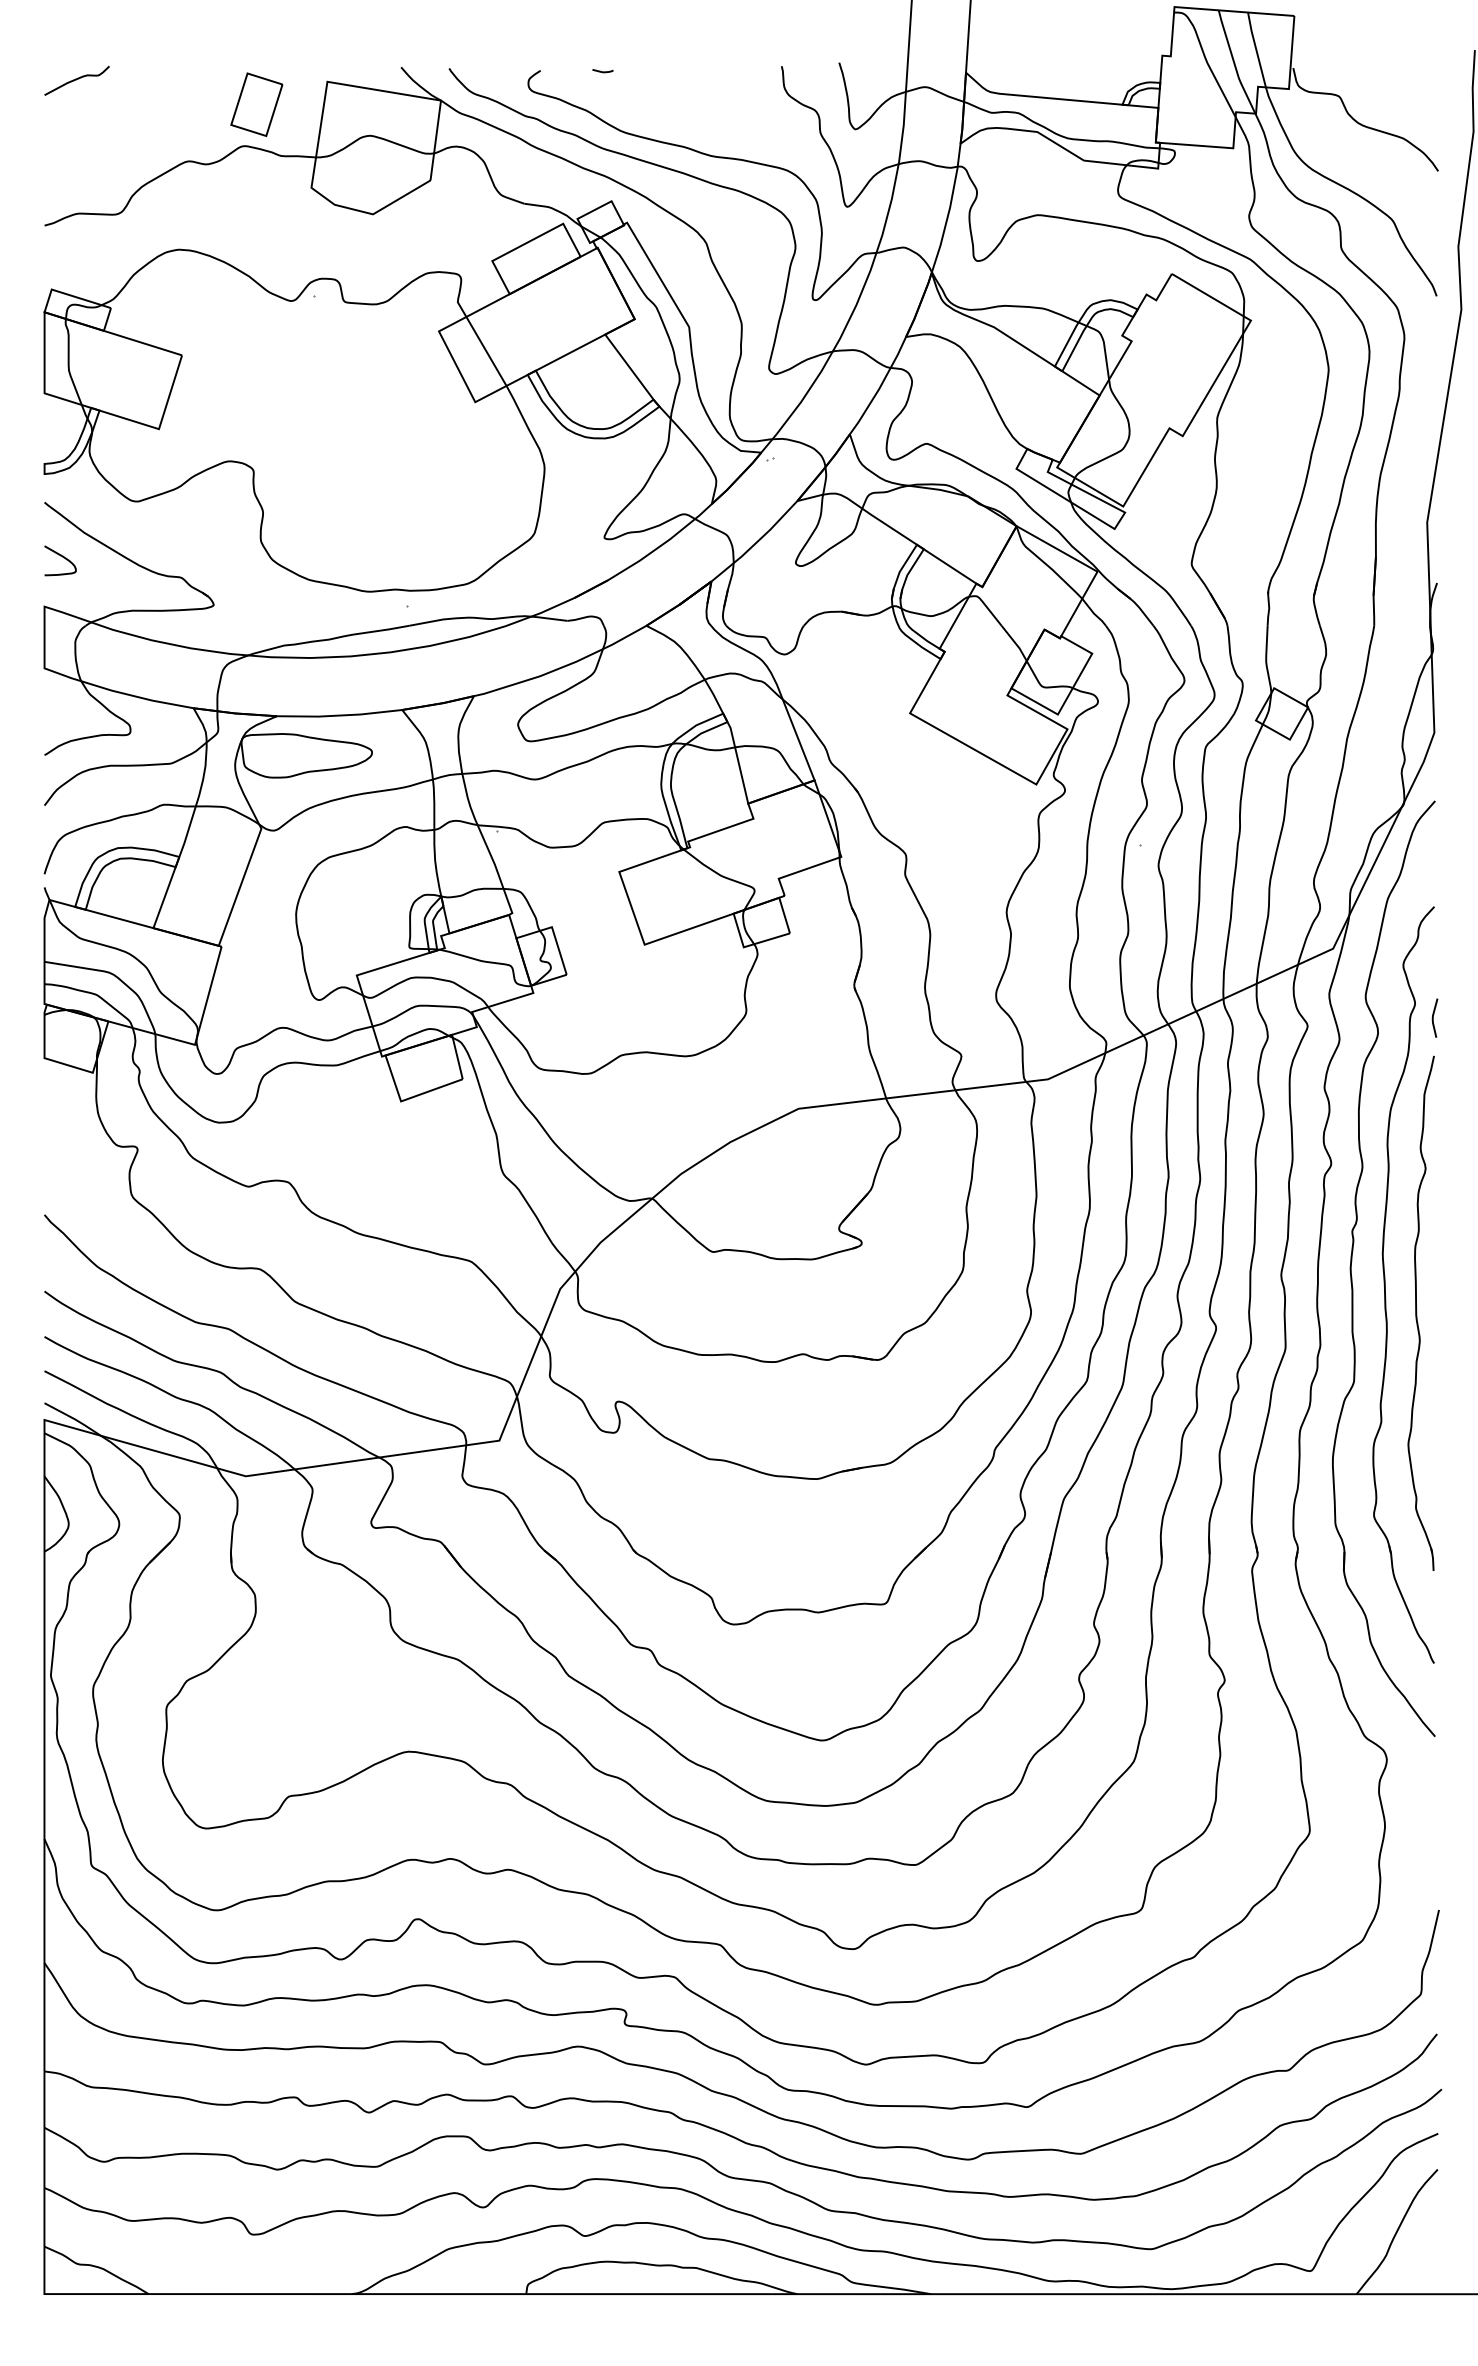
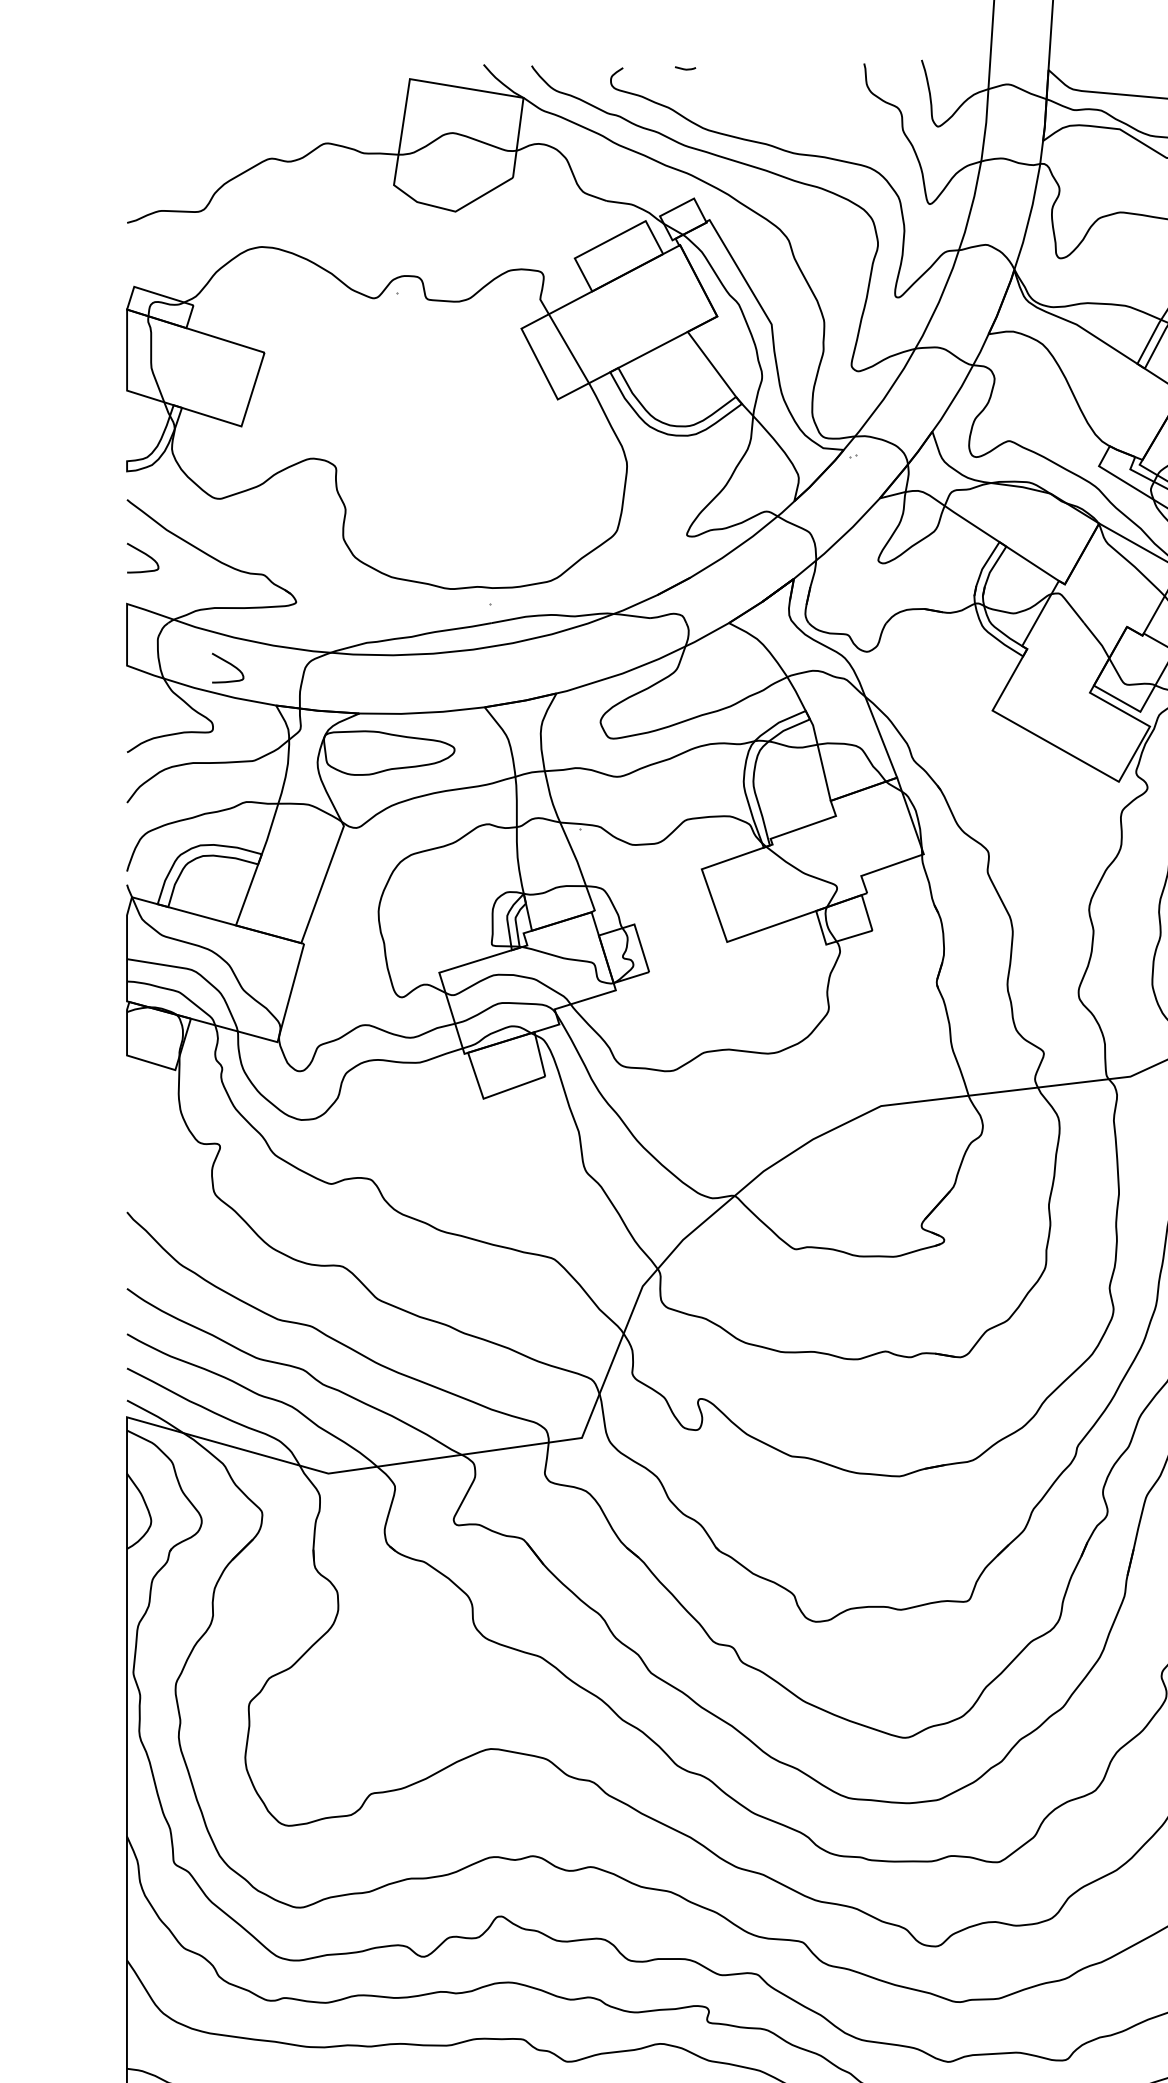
curve: (76, 80) -> (159, 77), removed
part: (256, 104) -> (339, 101), removed
curve: (147, 667) -> (230, 664), added

